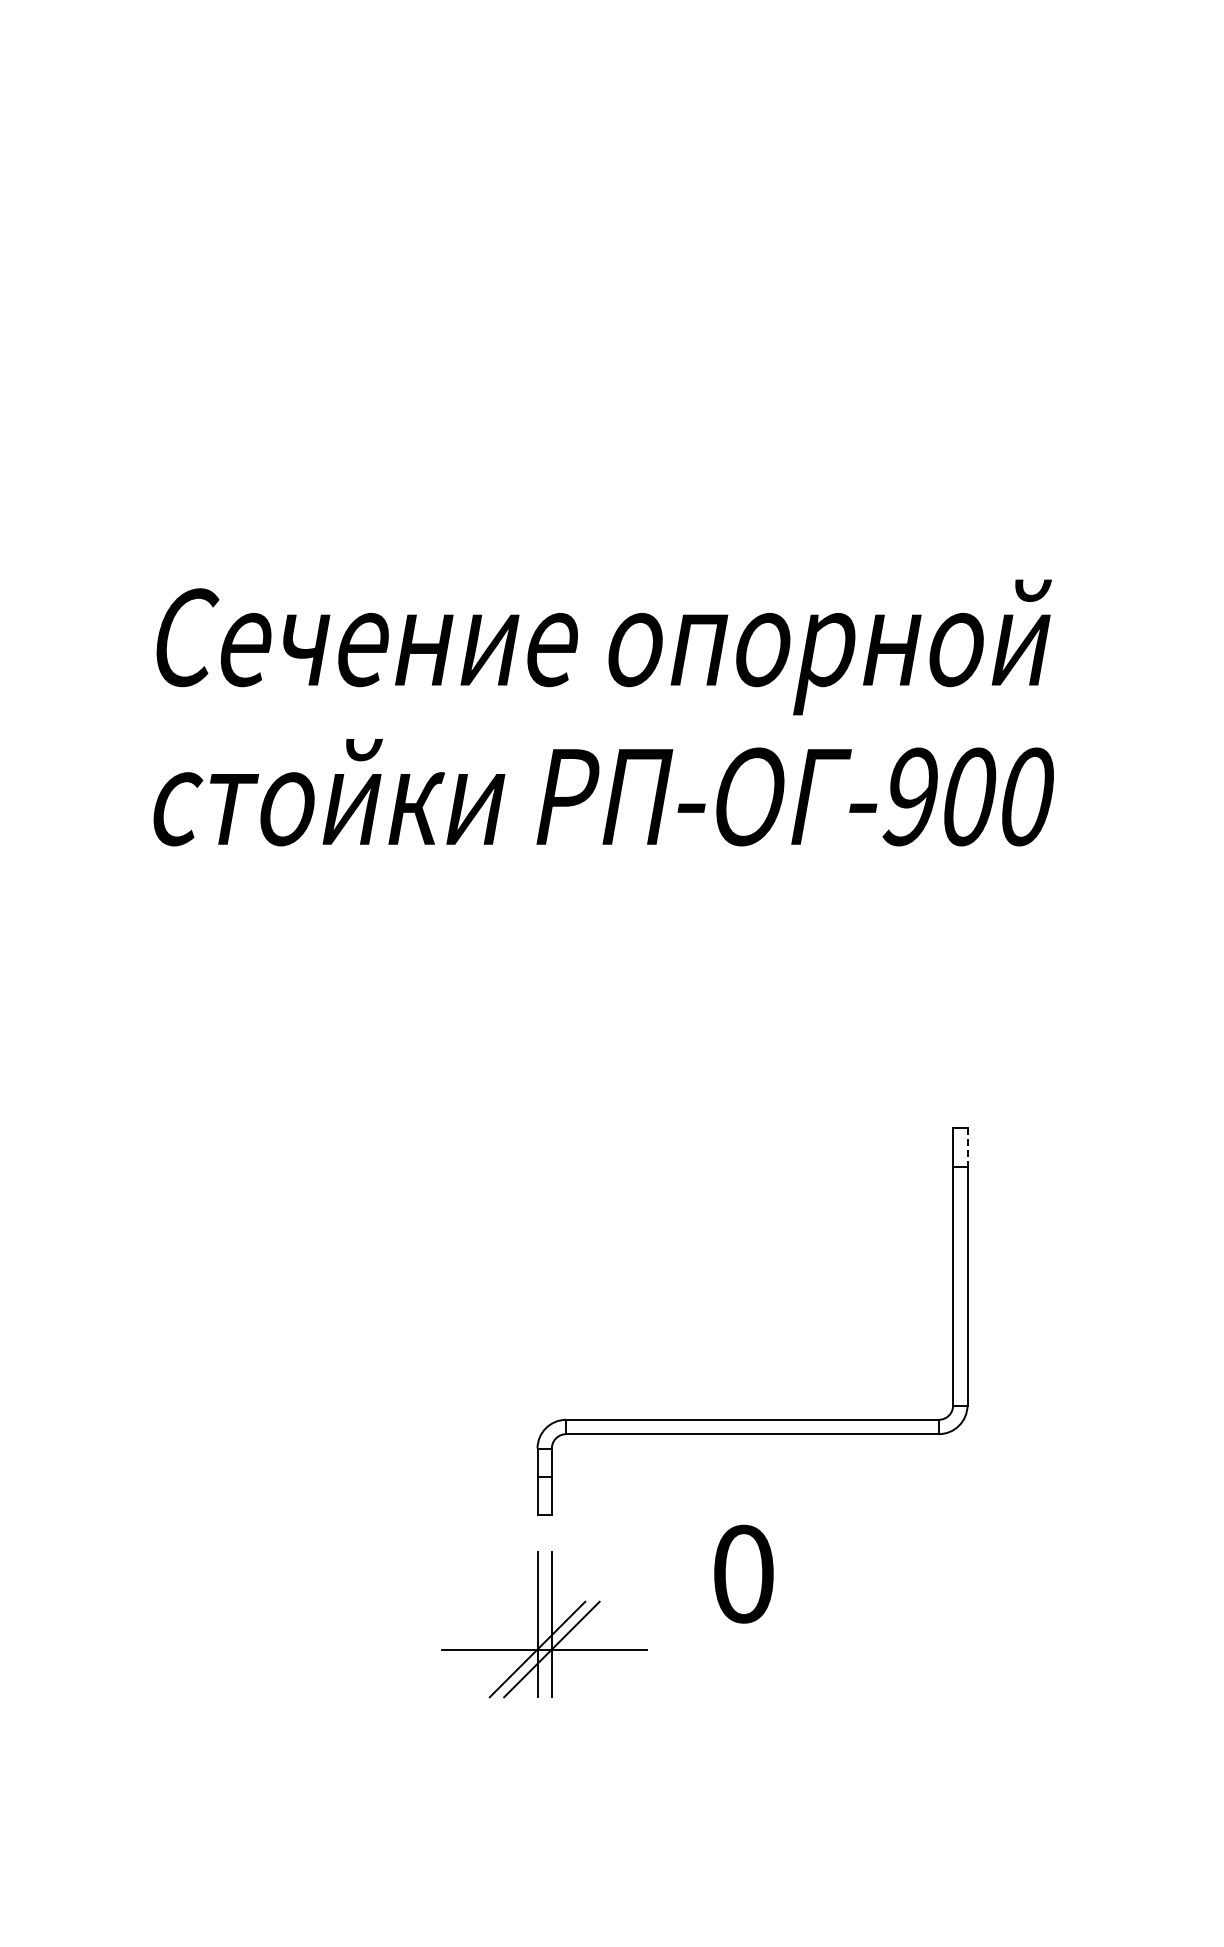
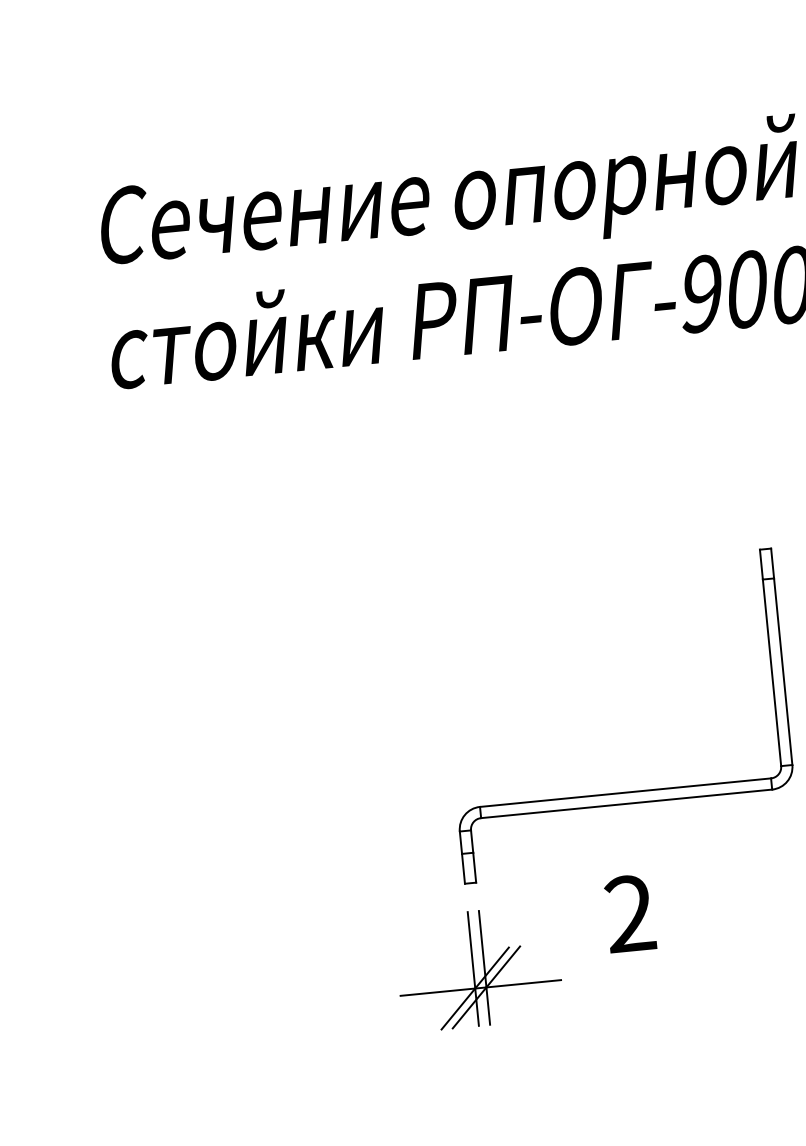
line: (967, 1148) -> (772, 564), dashed -> solid
text: (743, 1573) -> (630, 913), 0 -> 2

